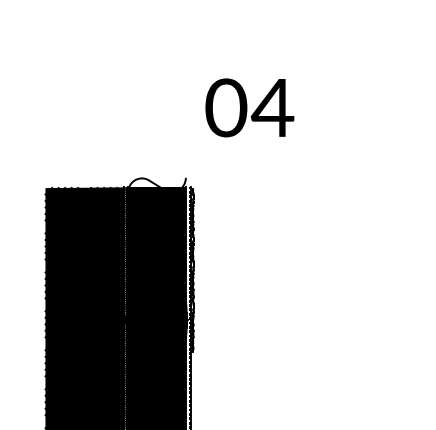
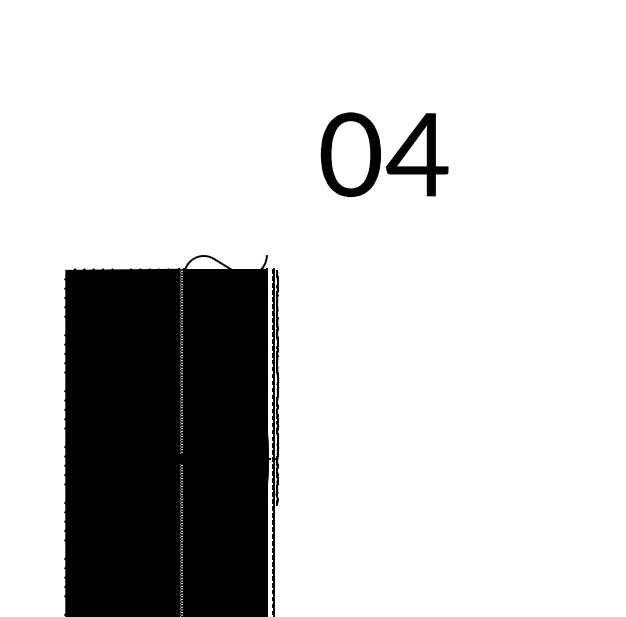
text: (249, 107) -> (384, 154), moved

